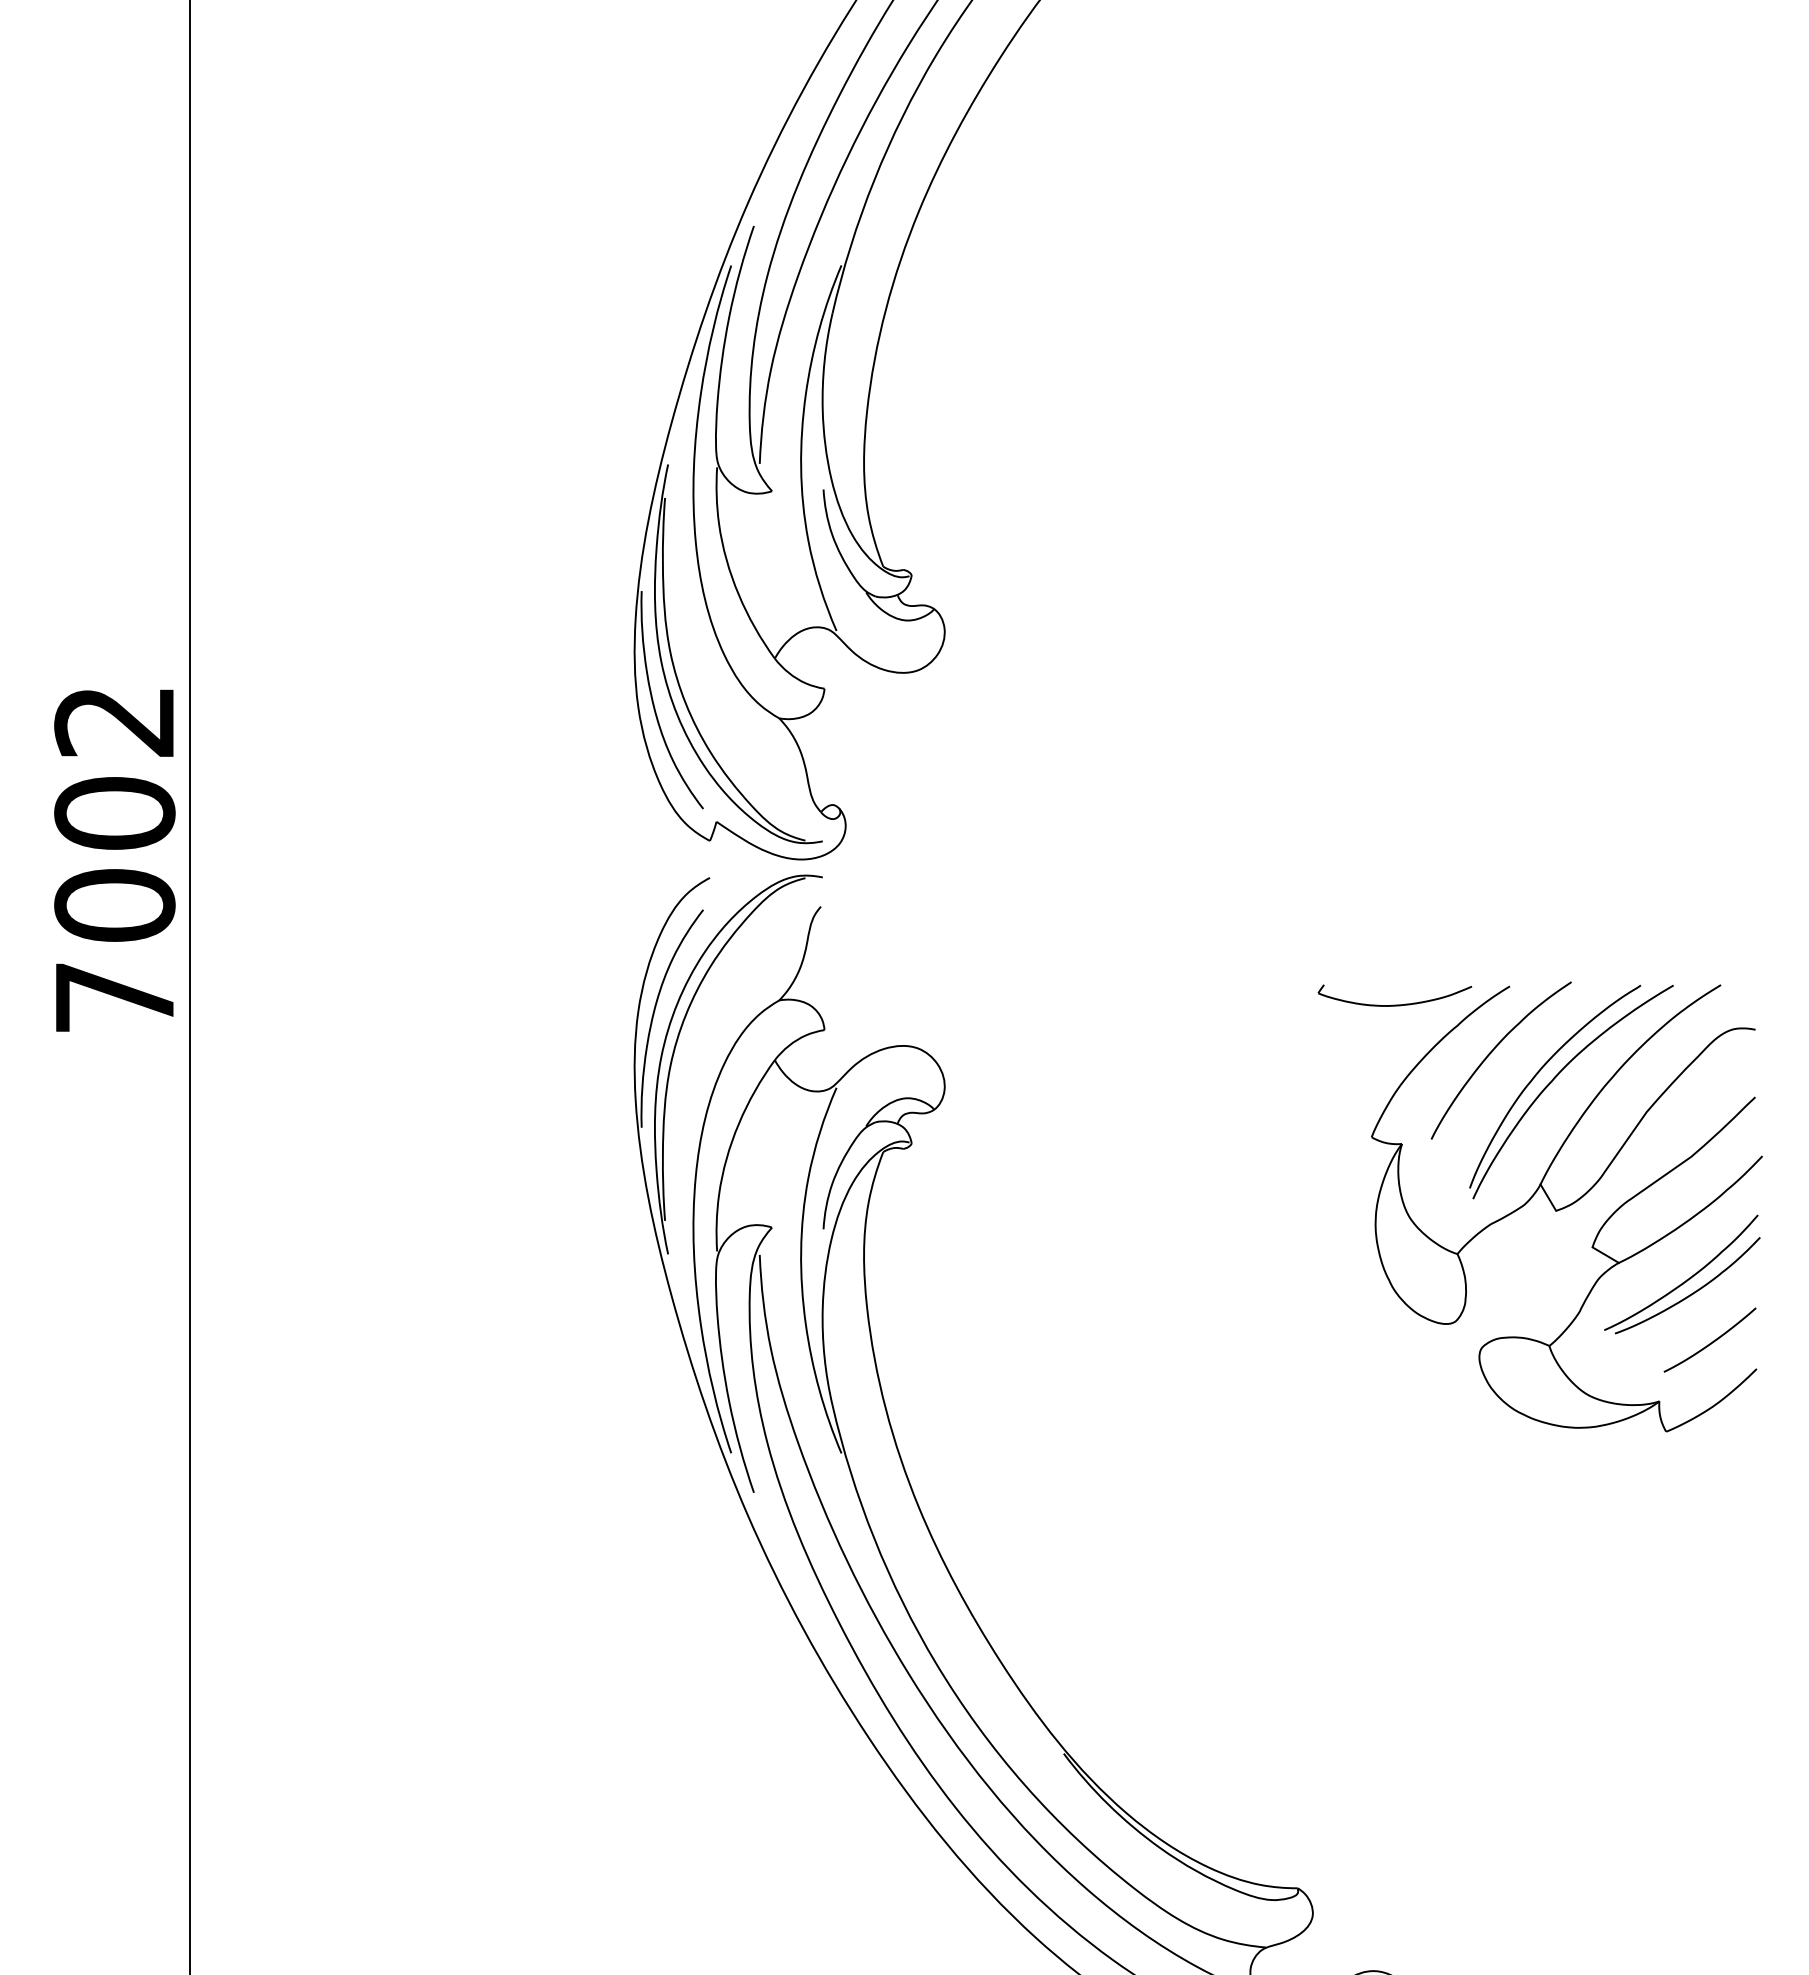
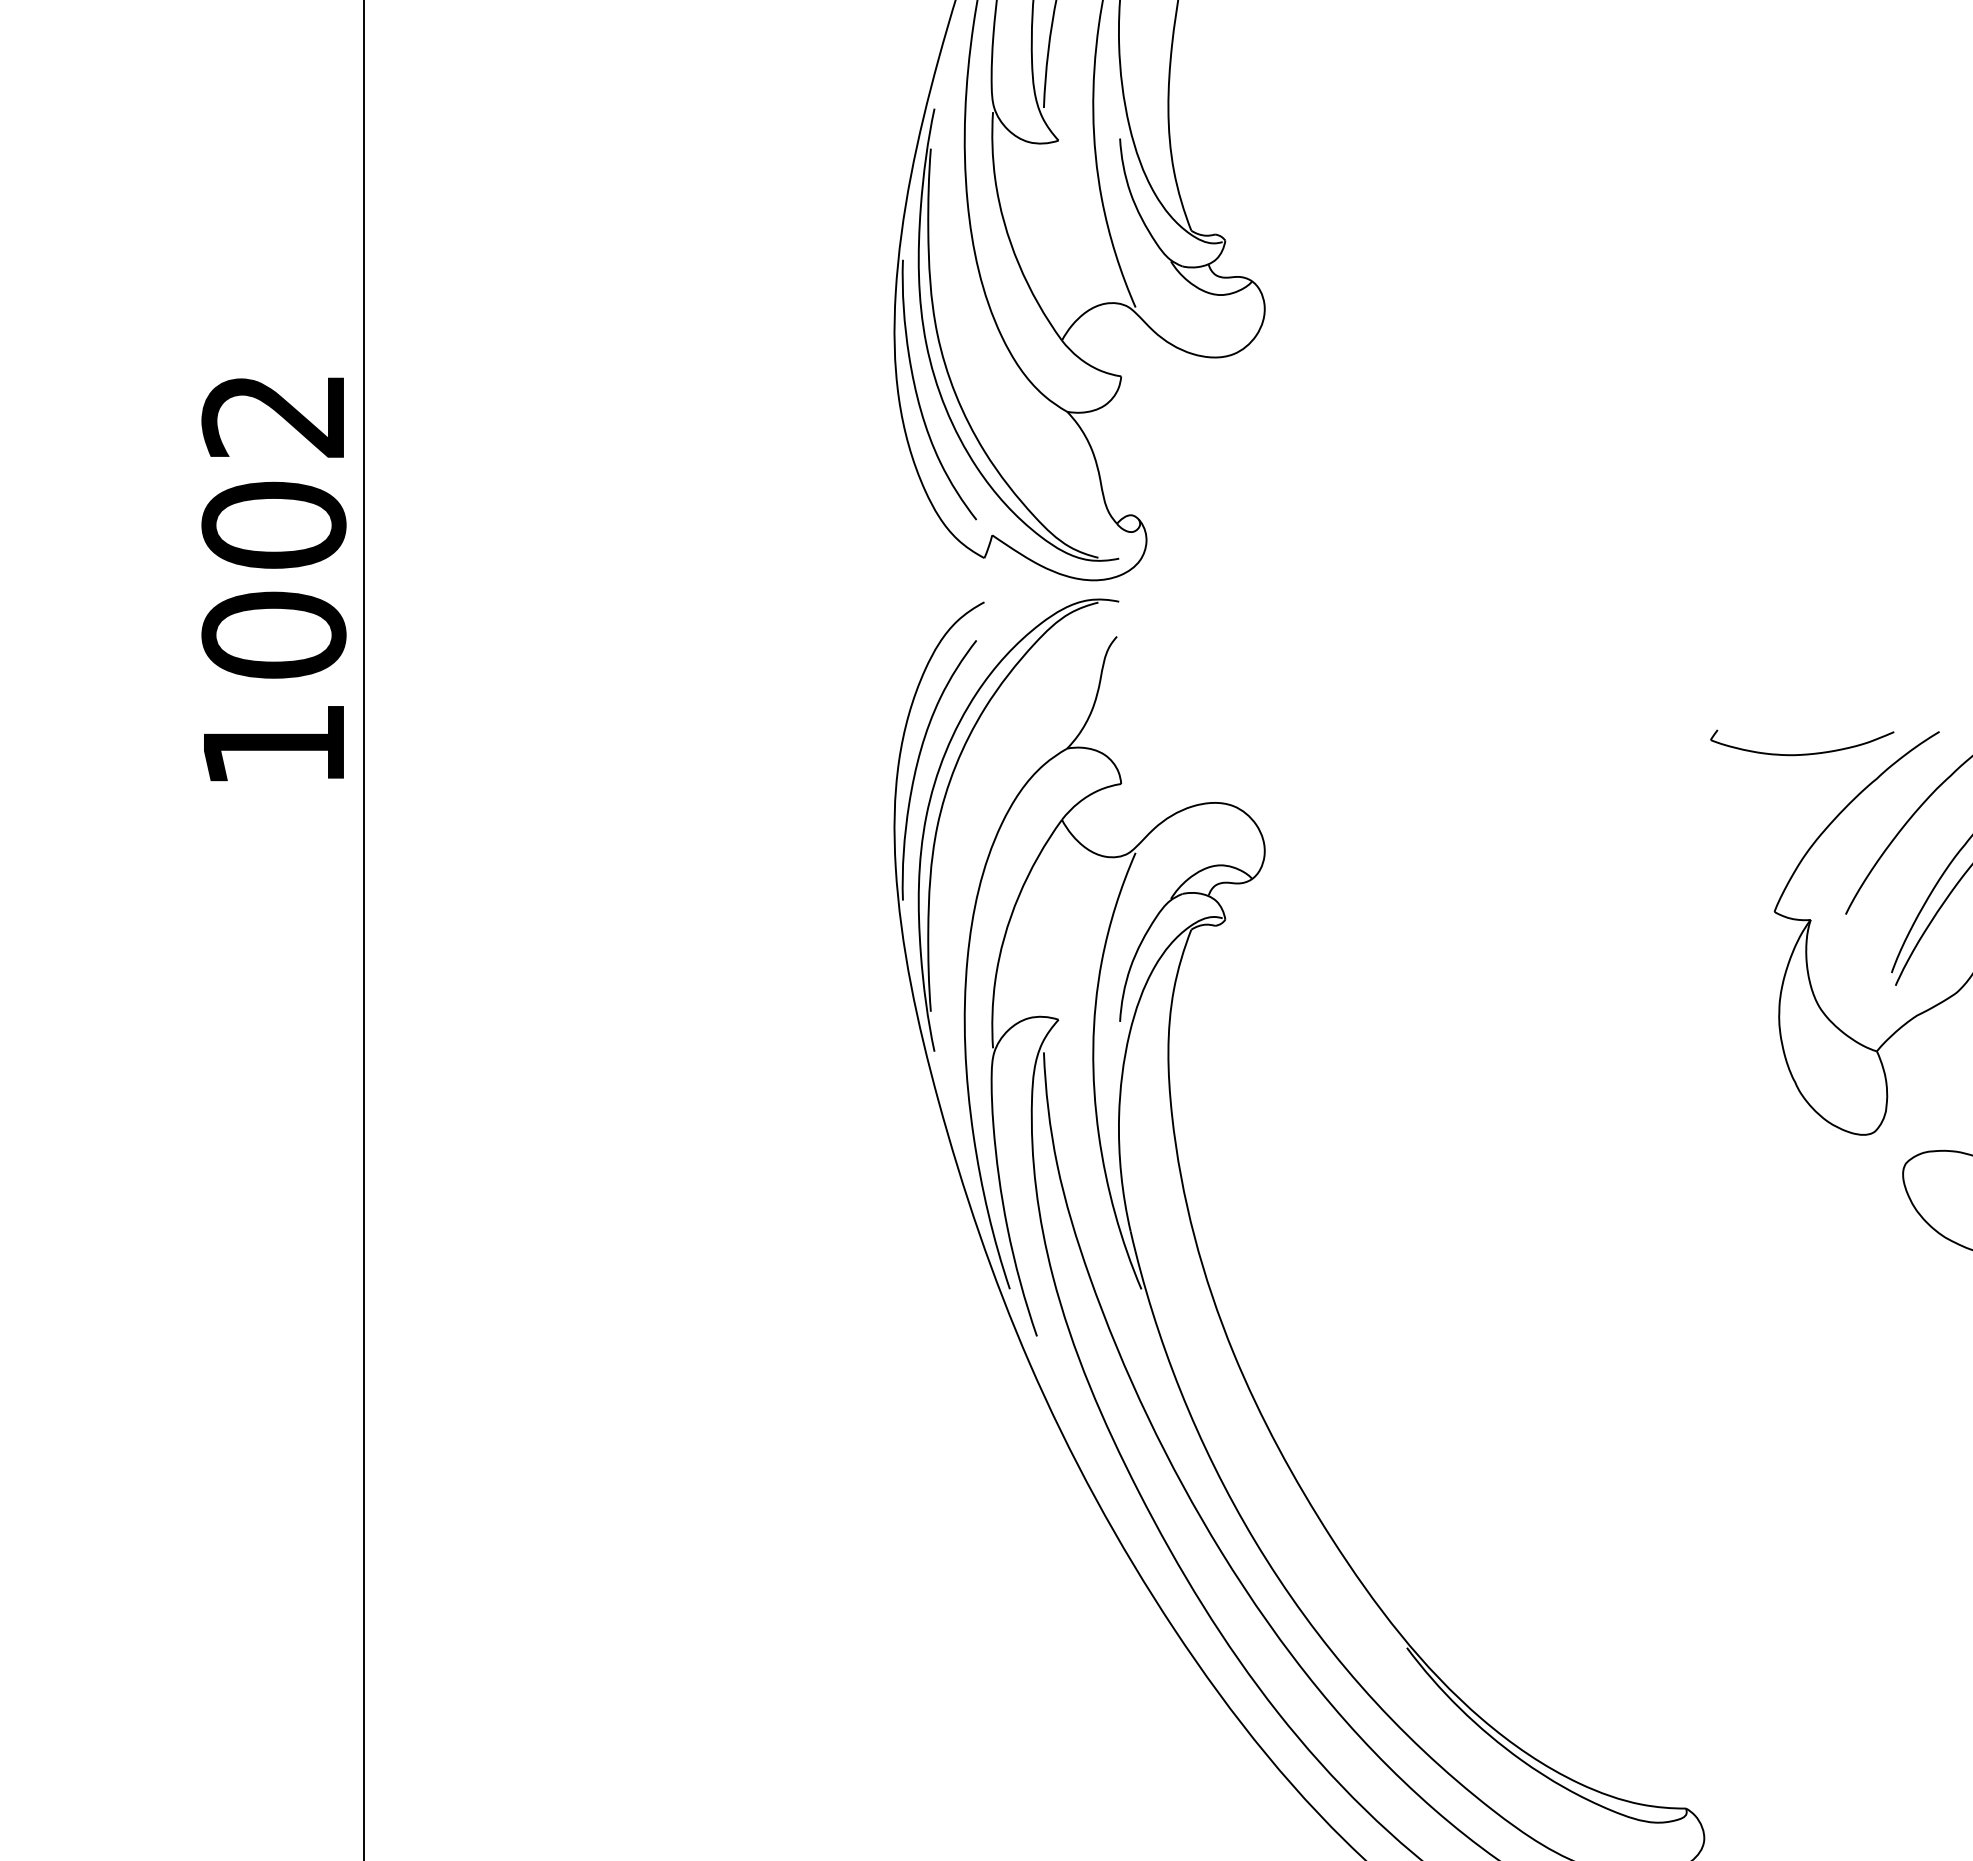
text: (114, 997) -> (273, 745), 7002 -> 1002

